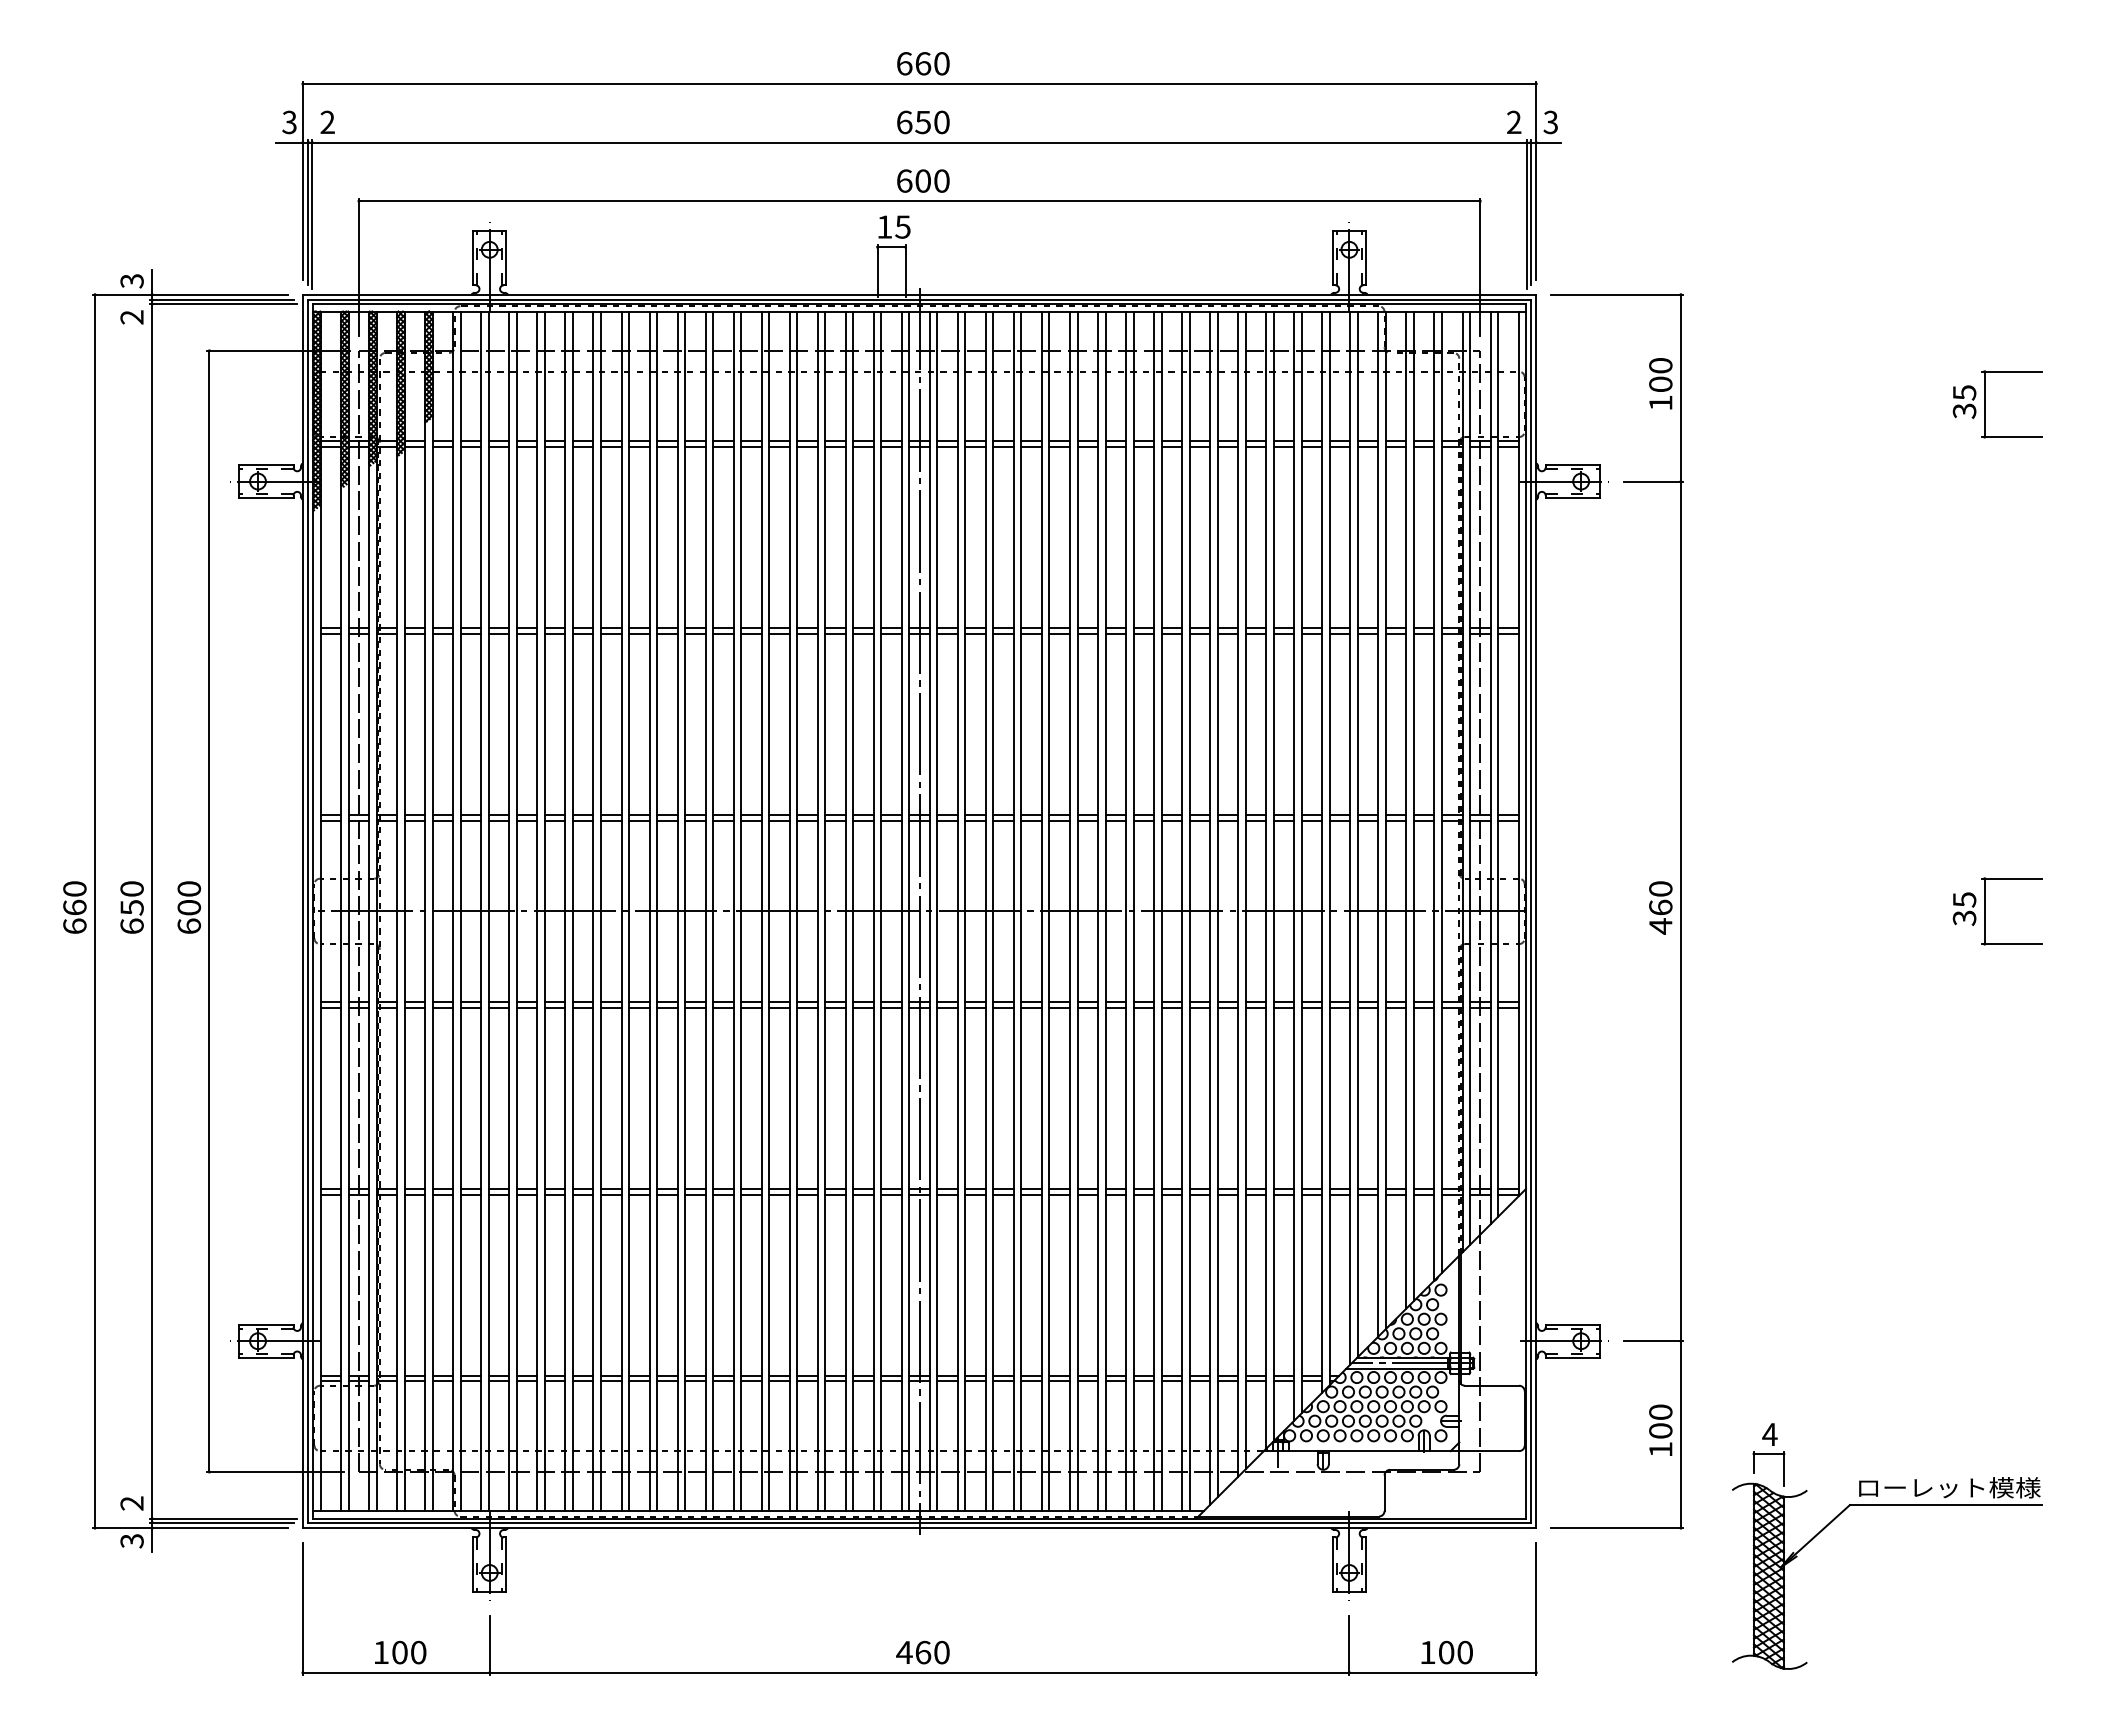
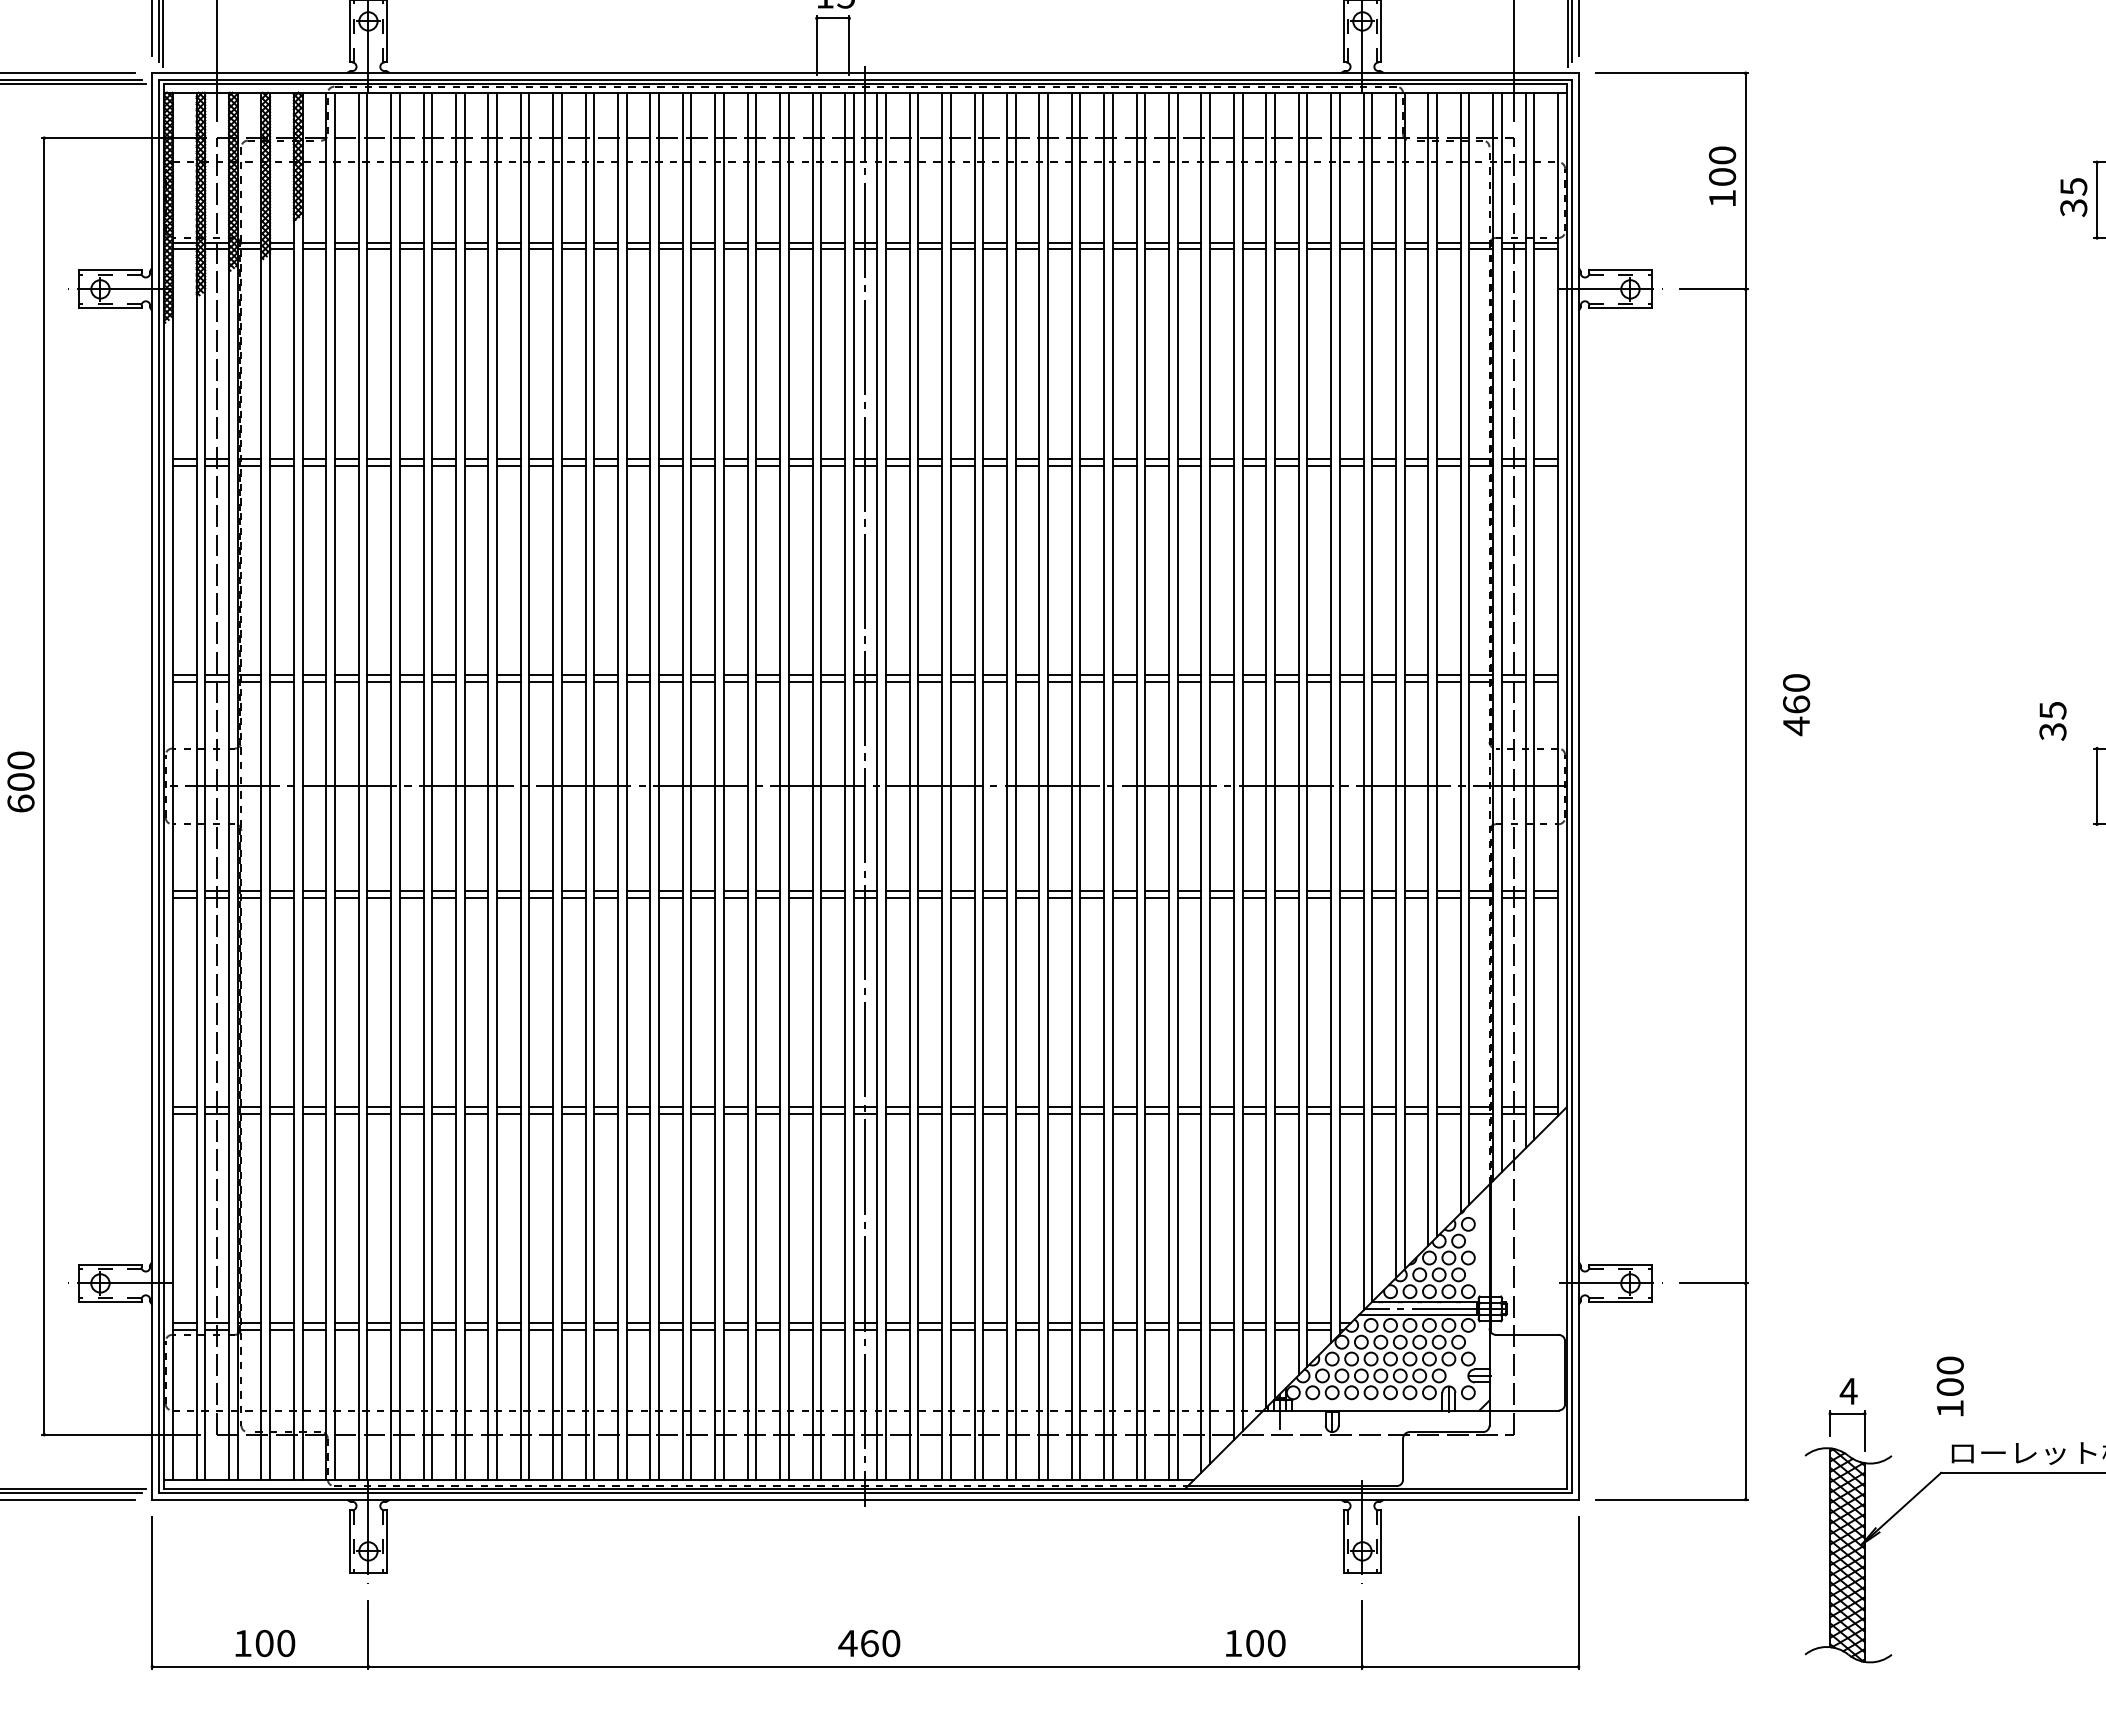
text: (1660, 907) -> (1796, 704), moved
text: (1964, 908) -> (2052, 720), moved
text: (1660, 1429) -> (1949, 1385), moved
text: (1446, 1652) -> (1255, 1643), moved

